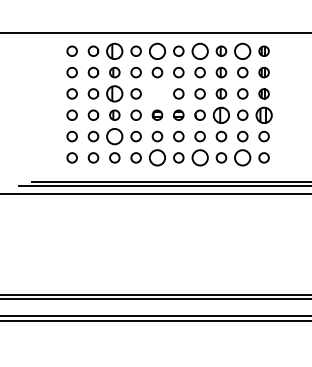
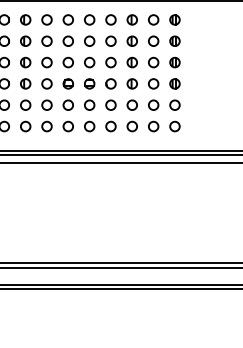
part: (114, 50) -> (25, 19), size x0.62
circle: (157, 50) -> (68, 19), size x0.62
circle: (199, 50) -> (110, 19), size x0.62
circle: (242, 50) -> (153, 19), size x0.62
part: (114, 93) -> (25, 62), size x0.62
circle: (157, 93) -> (68, 62), added
part: (221, 114) -> (132, 83), size x0.62
part: (263, 114) -> (174, 83), size x0.62
circle: (114, 136) -> (25, 105), size x0.62
circle: (157, 157) -> (68, 126), size x0.62
circle: (199, 157) -> (110, 126), size x0.62
circle: (242, 157) -> (153, 126), size x0.62

